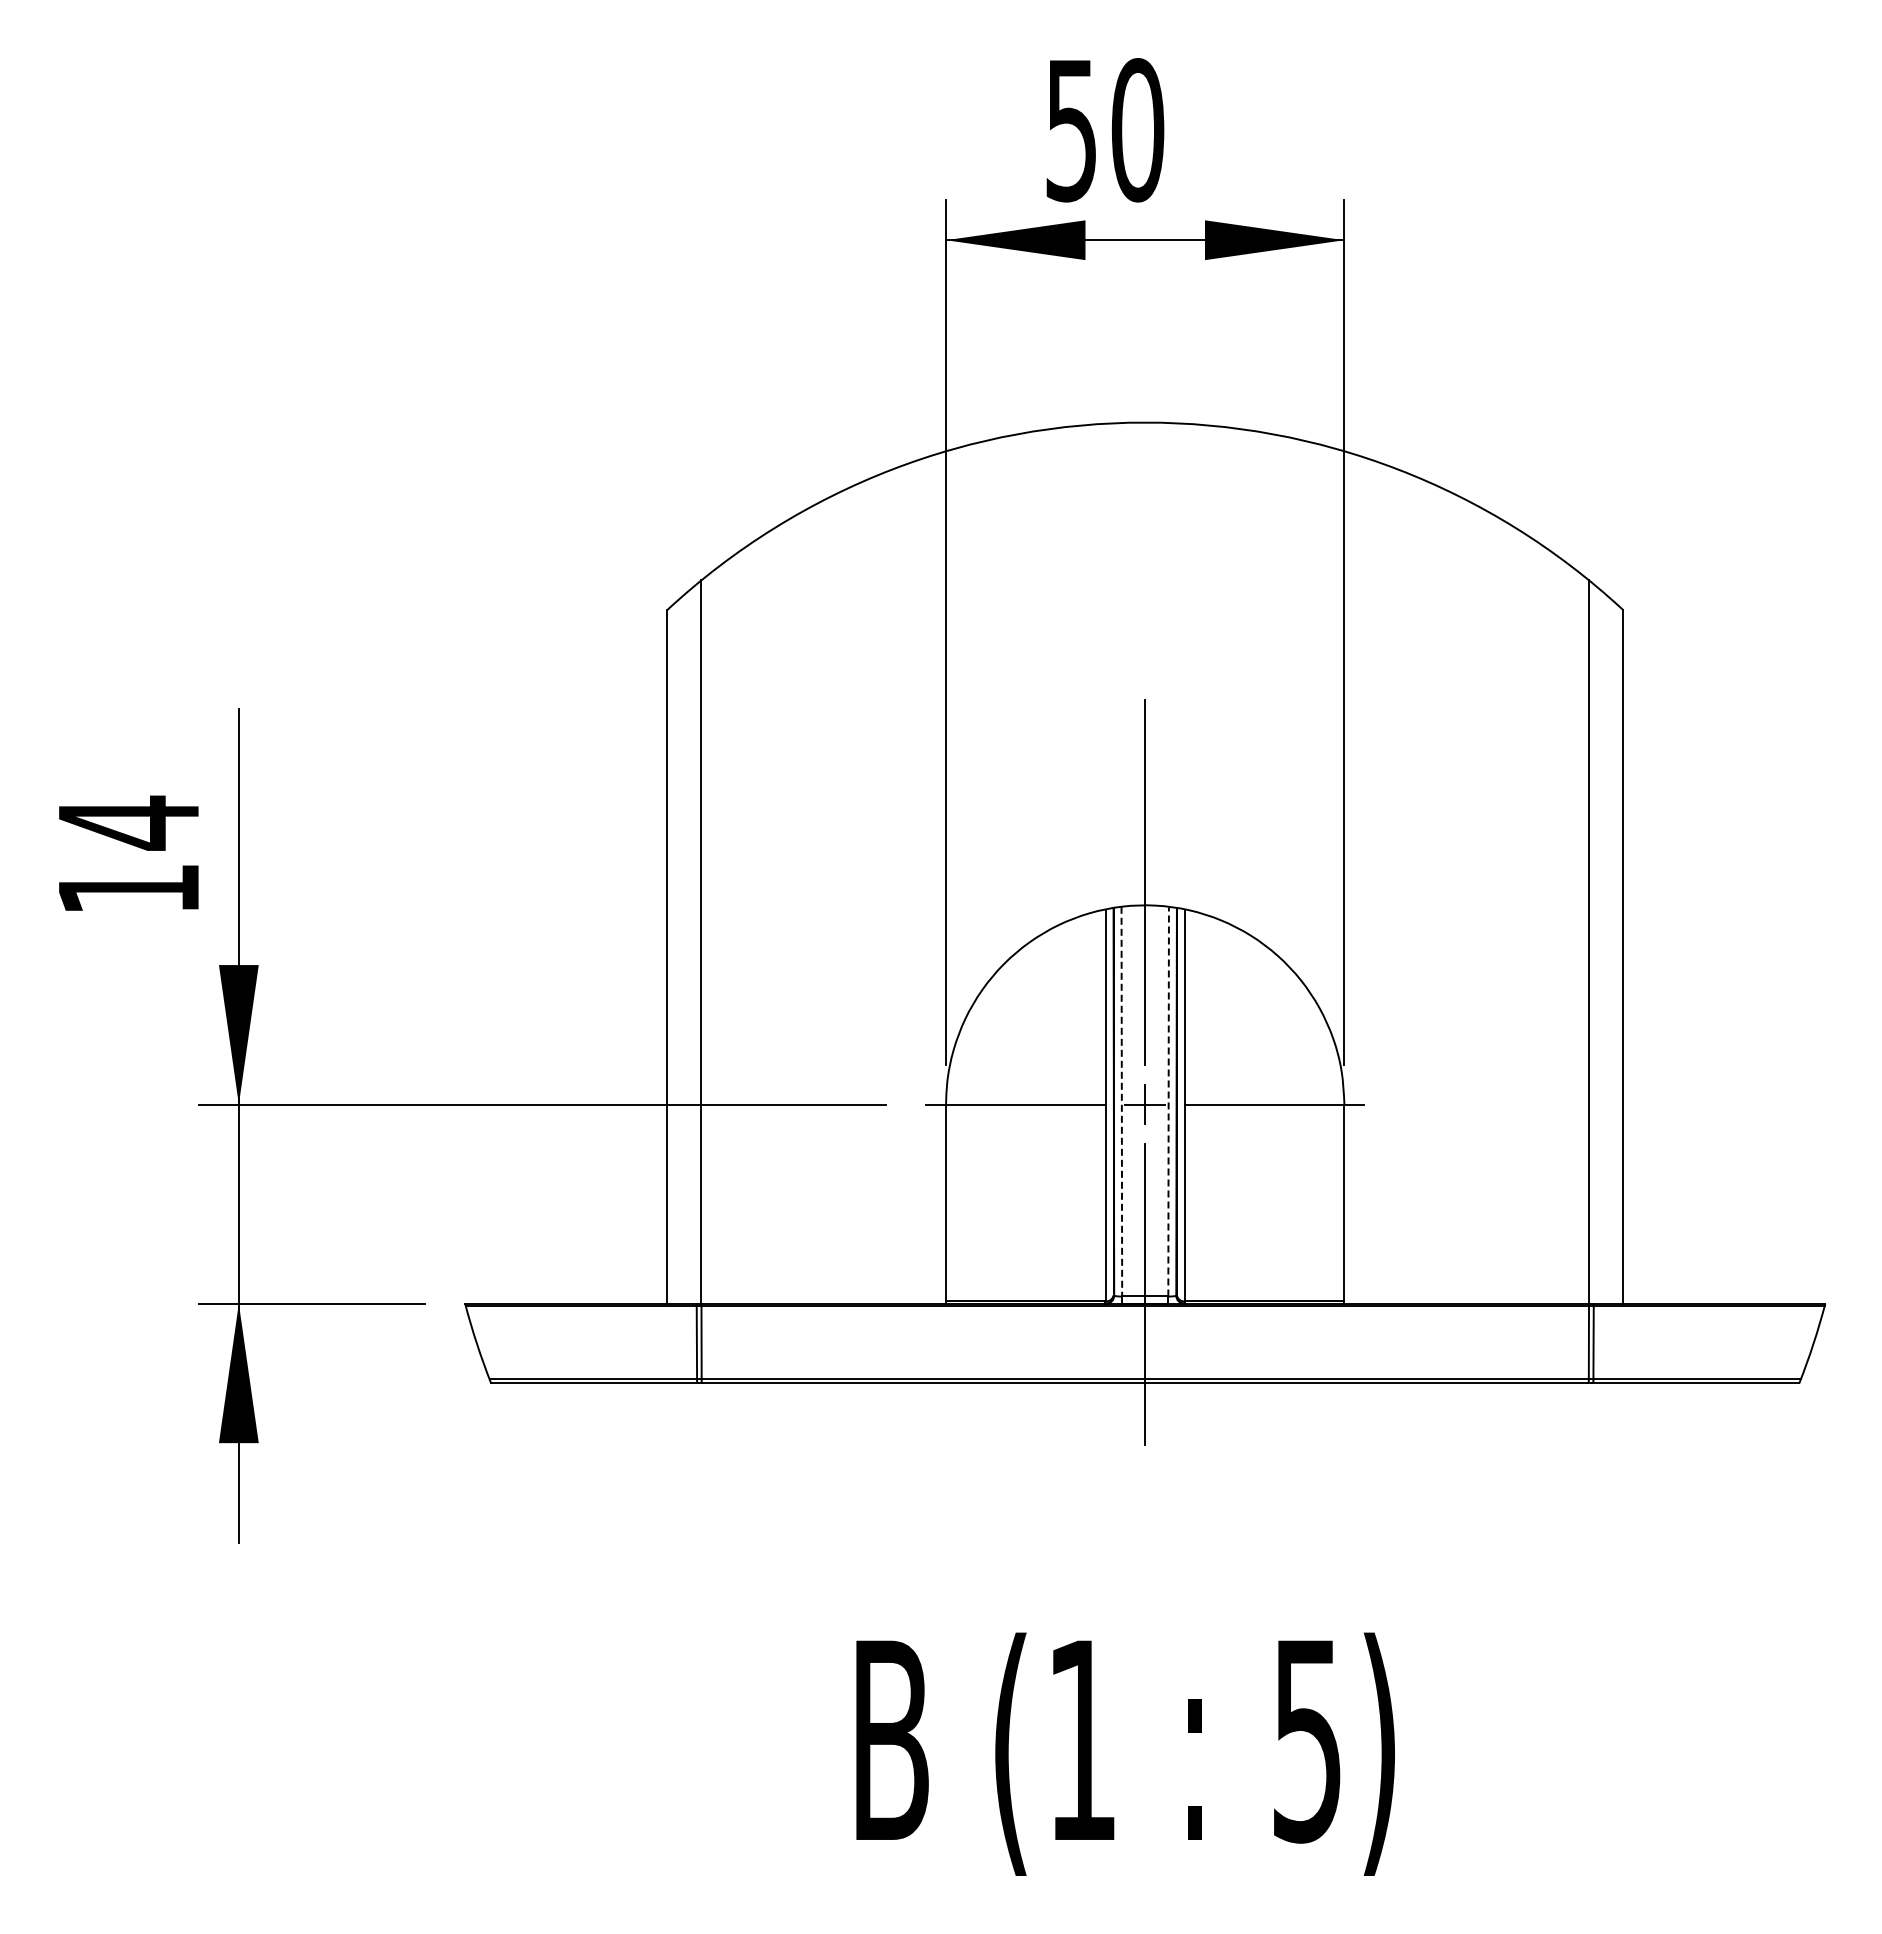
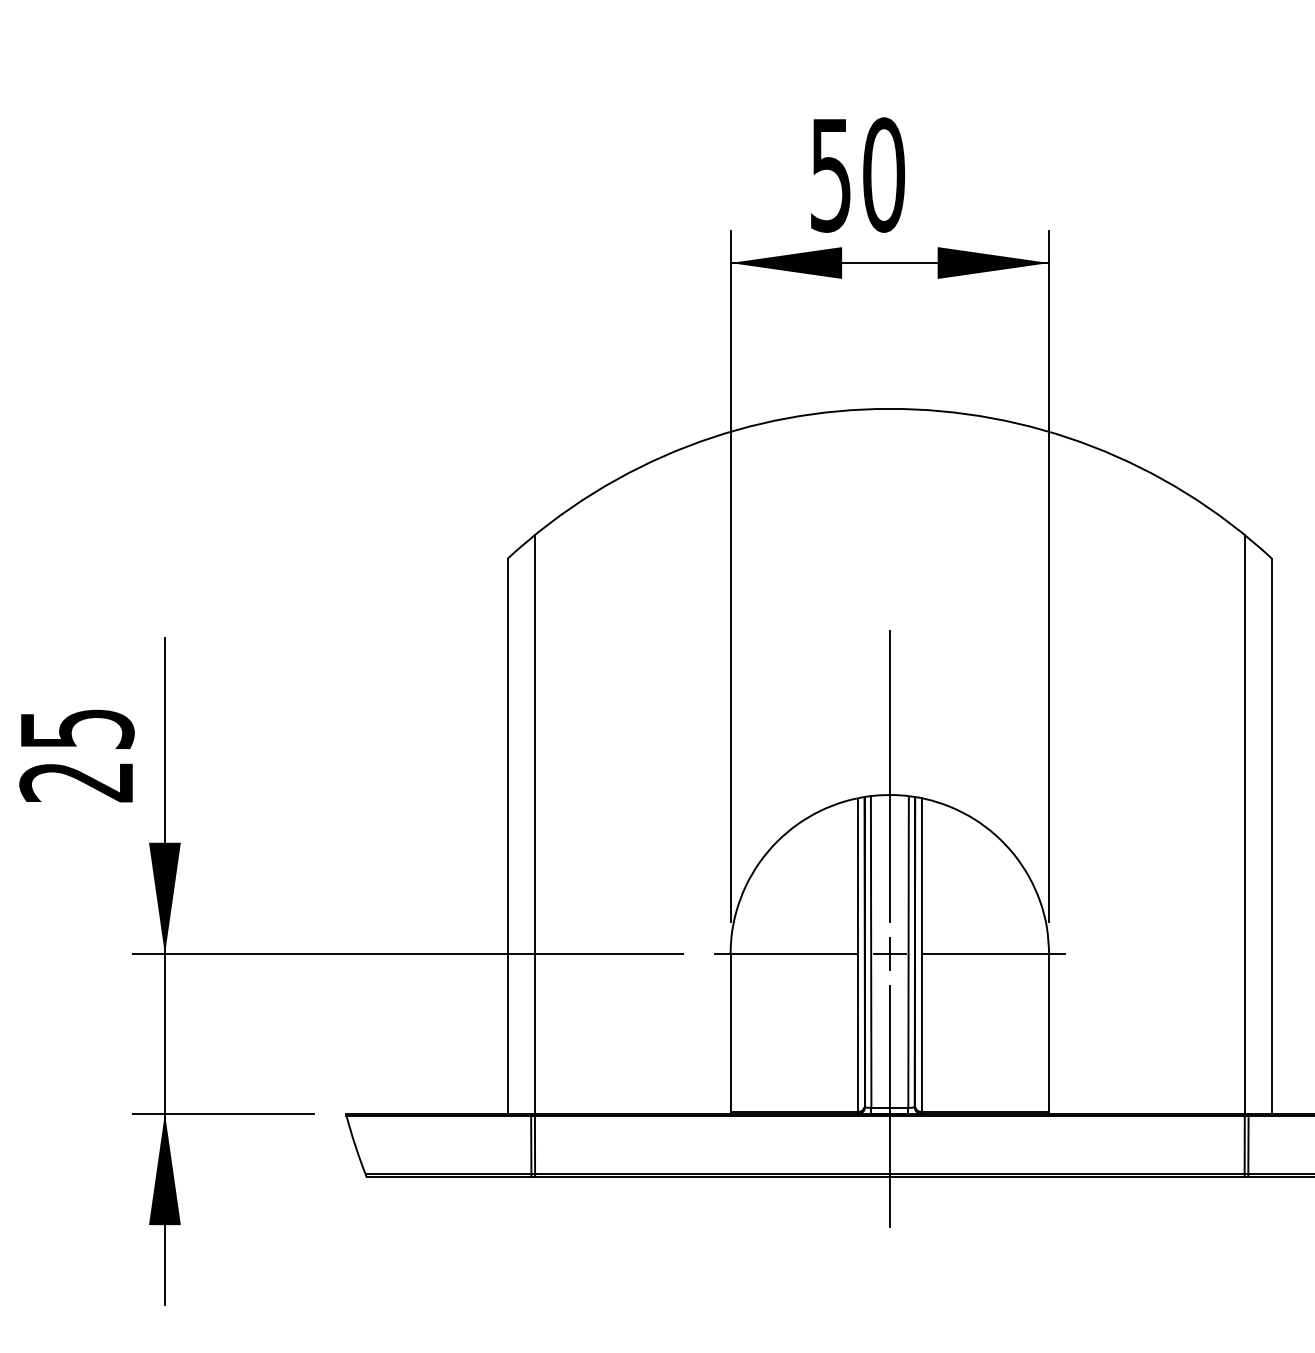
text: (128, 854) -> (76, 754), 14 -> 25
line: (1121, 1101) -> (870, 951), dashed -> solid
line: (1168, 1101) -> (908, 951), dashed -> solid

